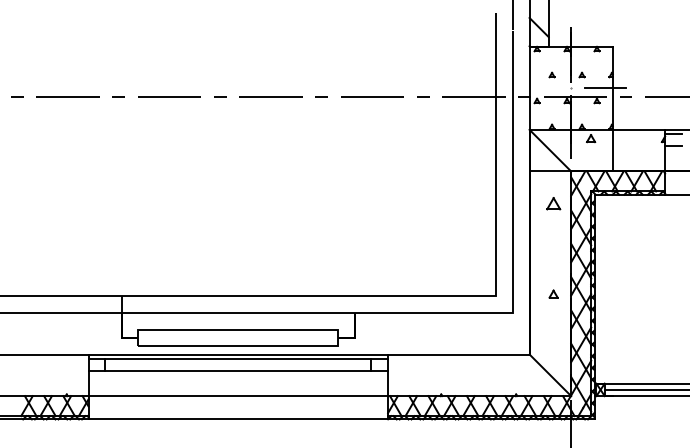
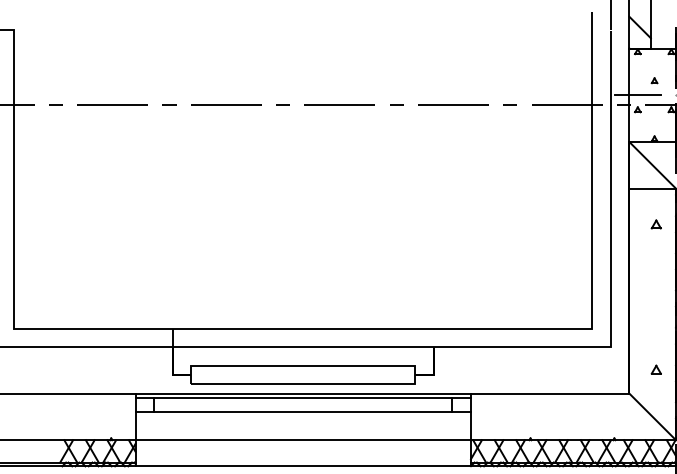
line: (536, 88) -> (637, 95), added
part: (553, 202) -> (656, 223), size x0.62
part: (553, 293) -> (656, 368), moved

